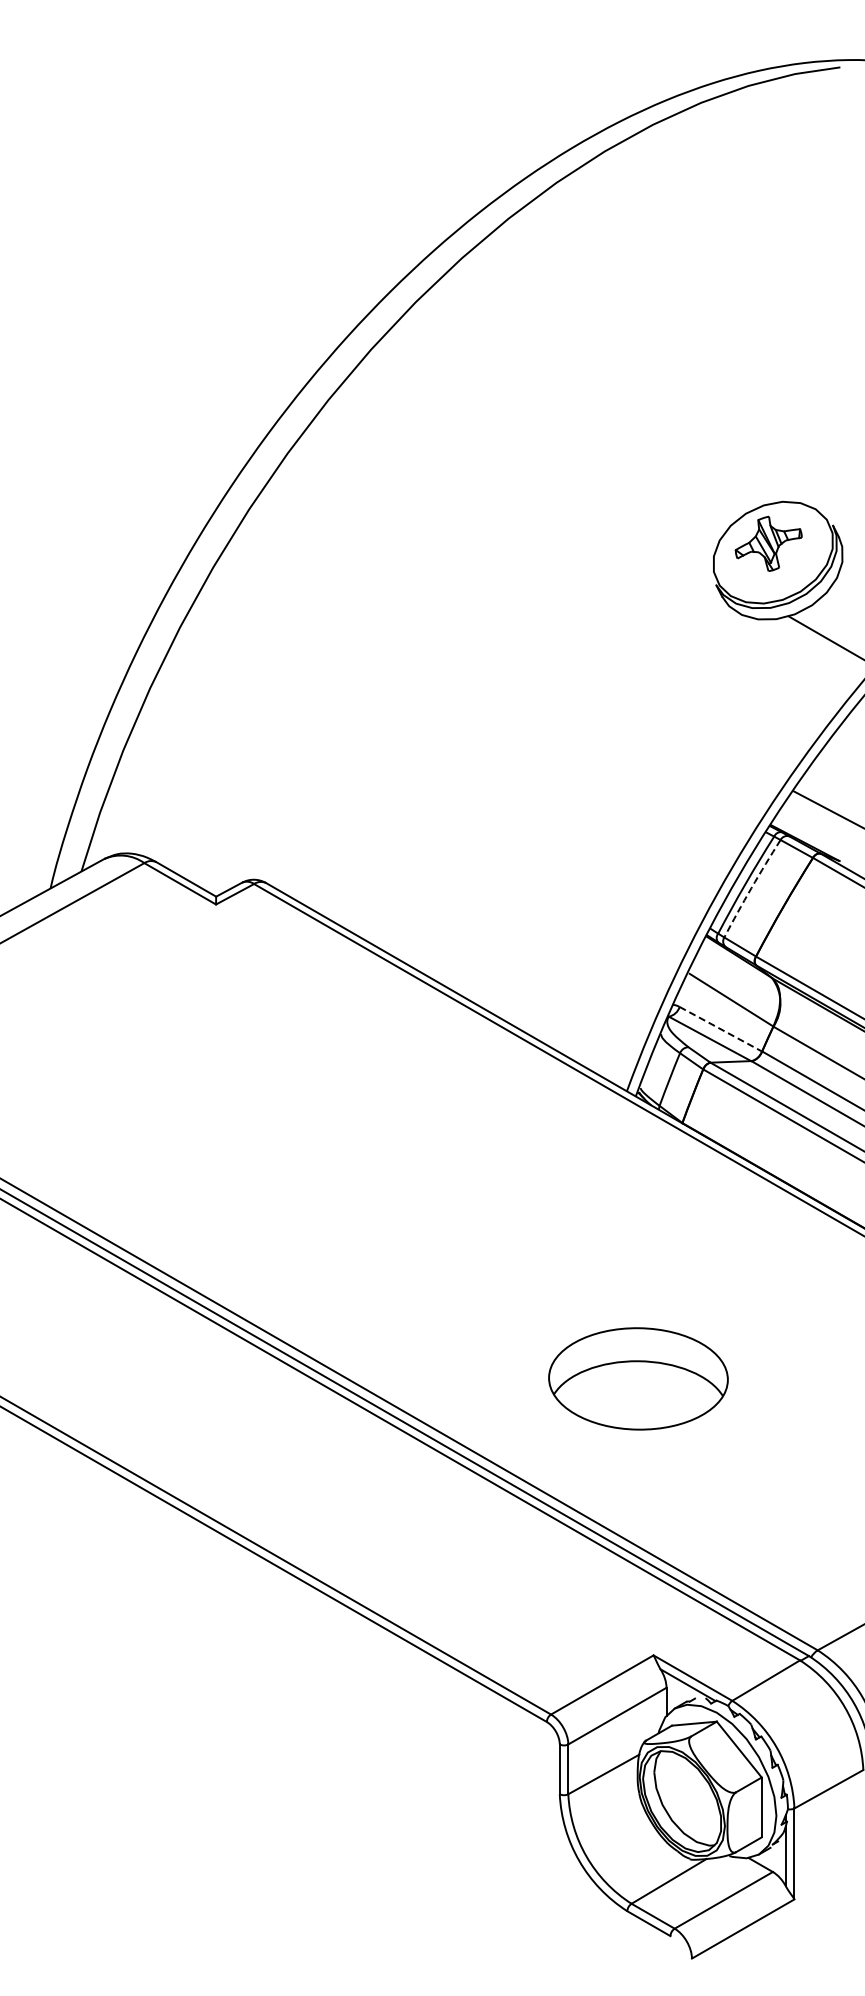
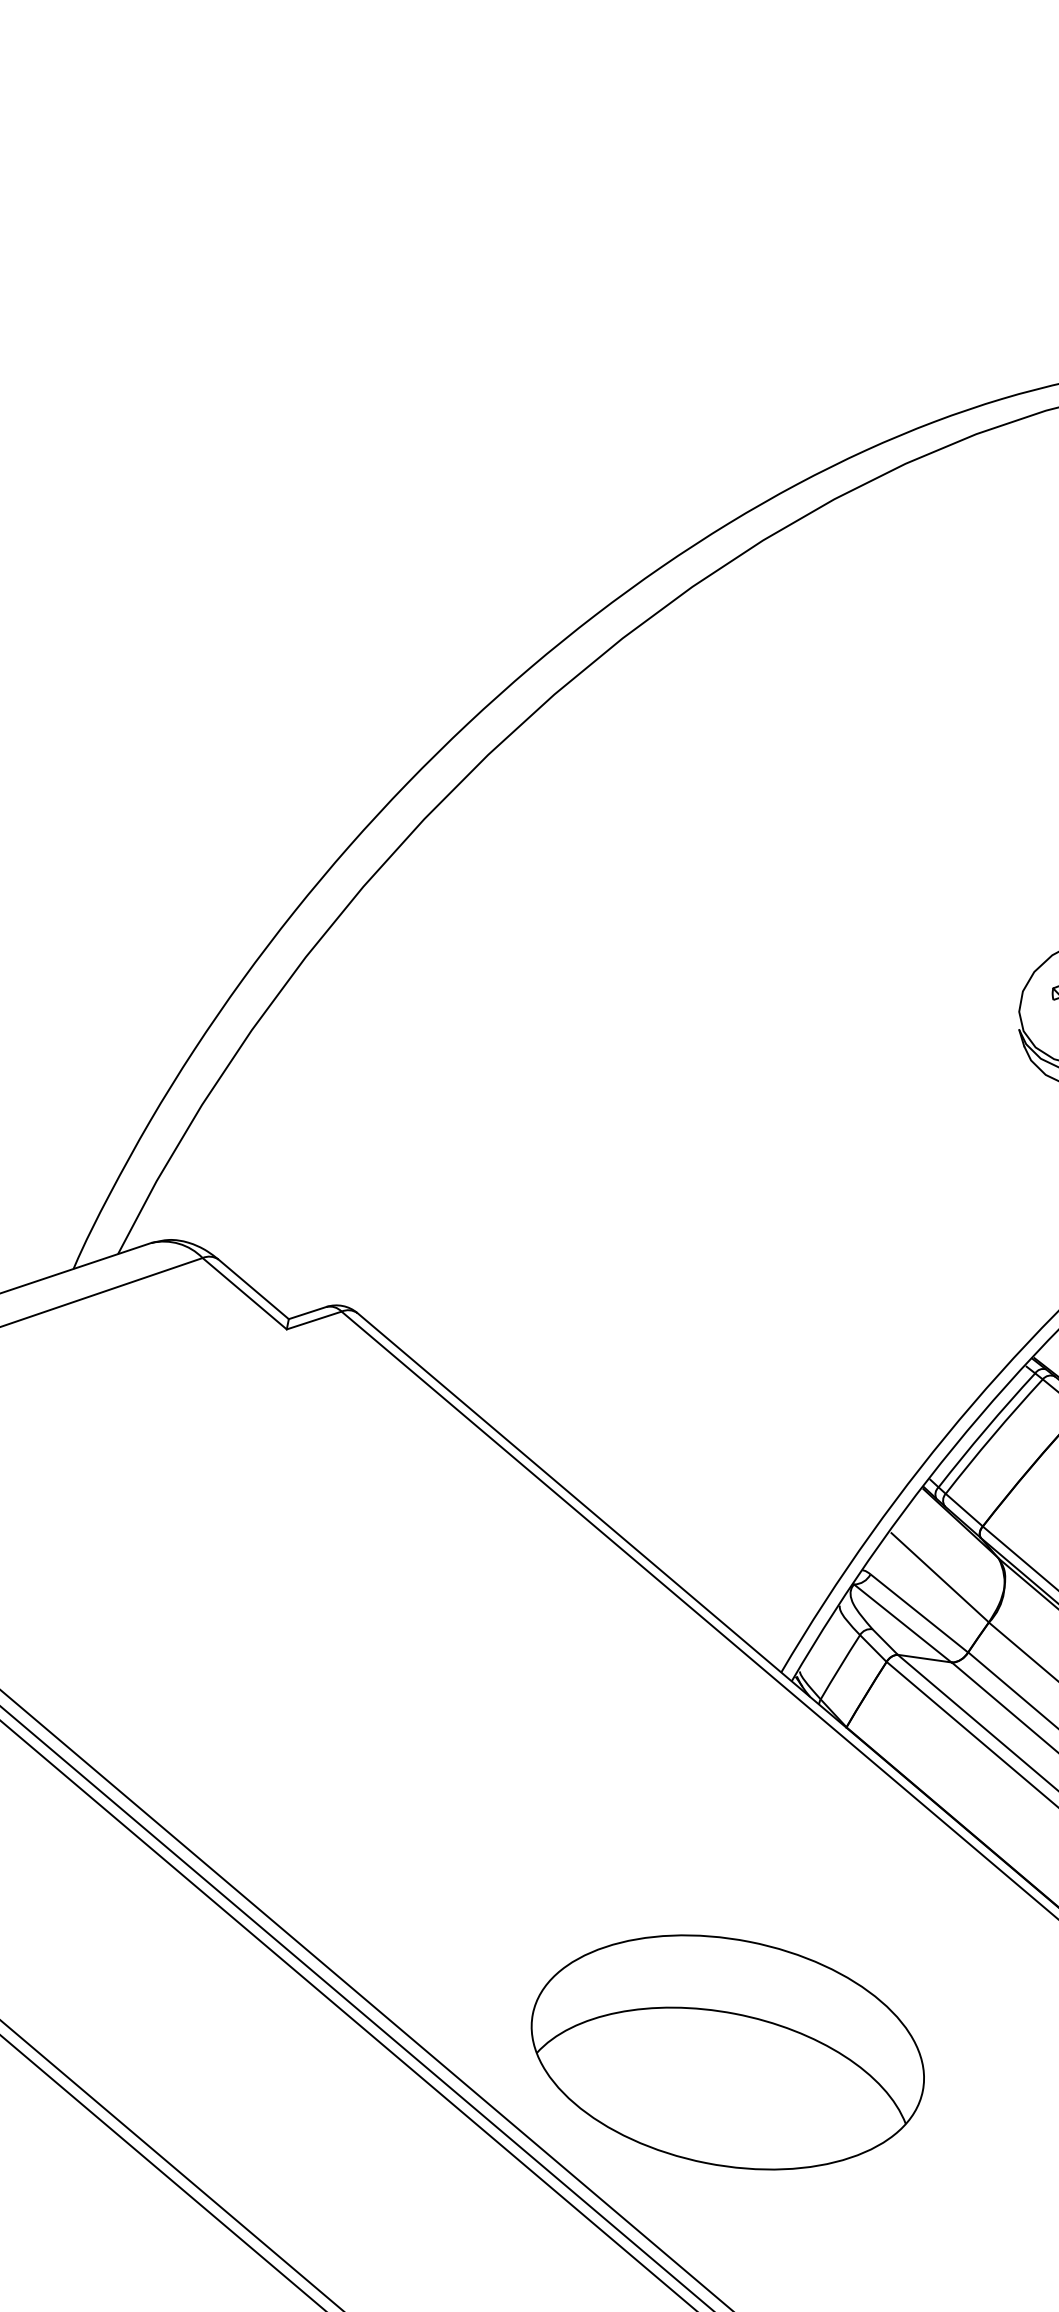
arc: (751, 888) -> (993, 1436), dashed -> solid
line: (720, 1028) -> (919, 1612), dashed -> solid
part: (638, 1378) -> (728, 2051), size x1.67

